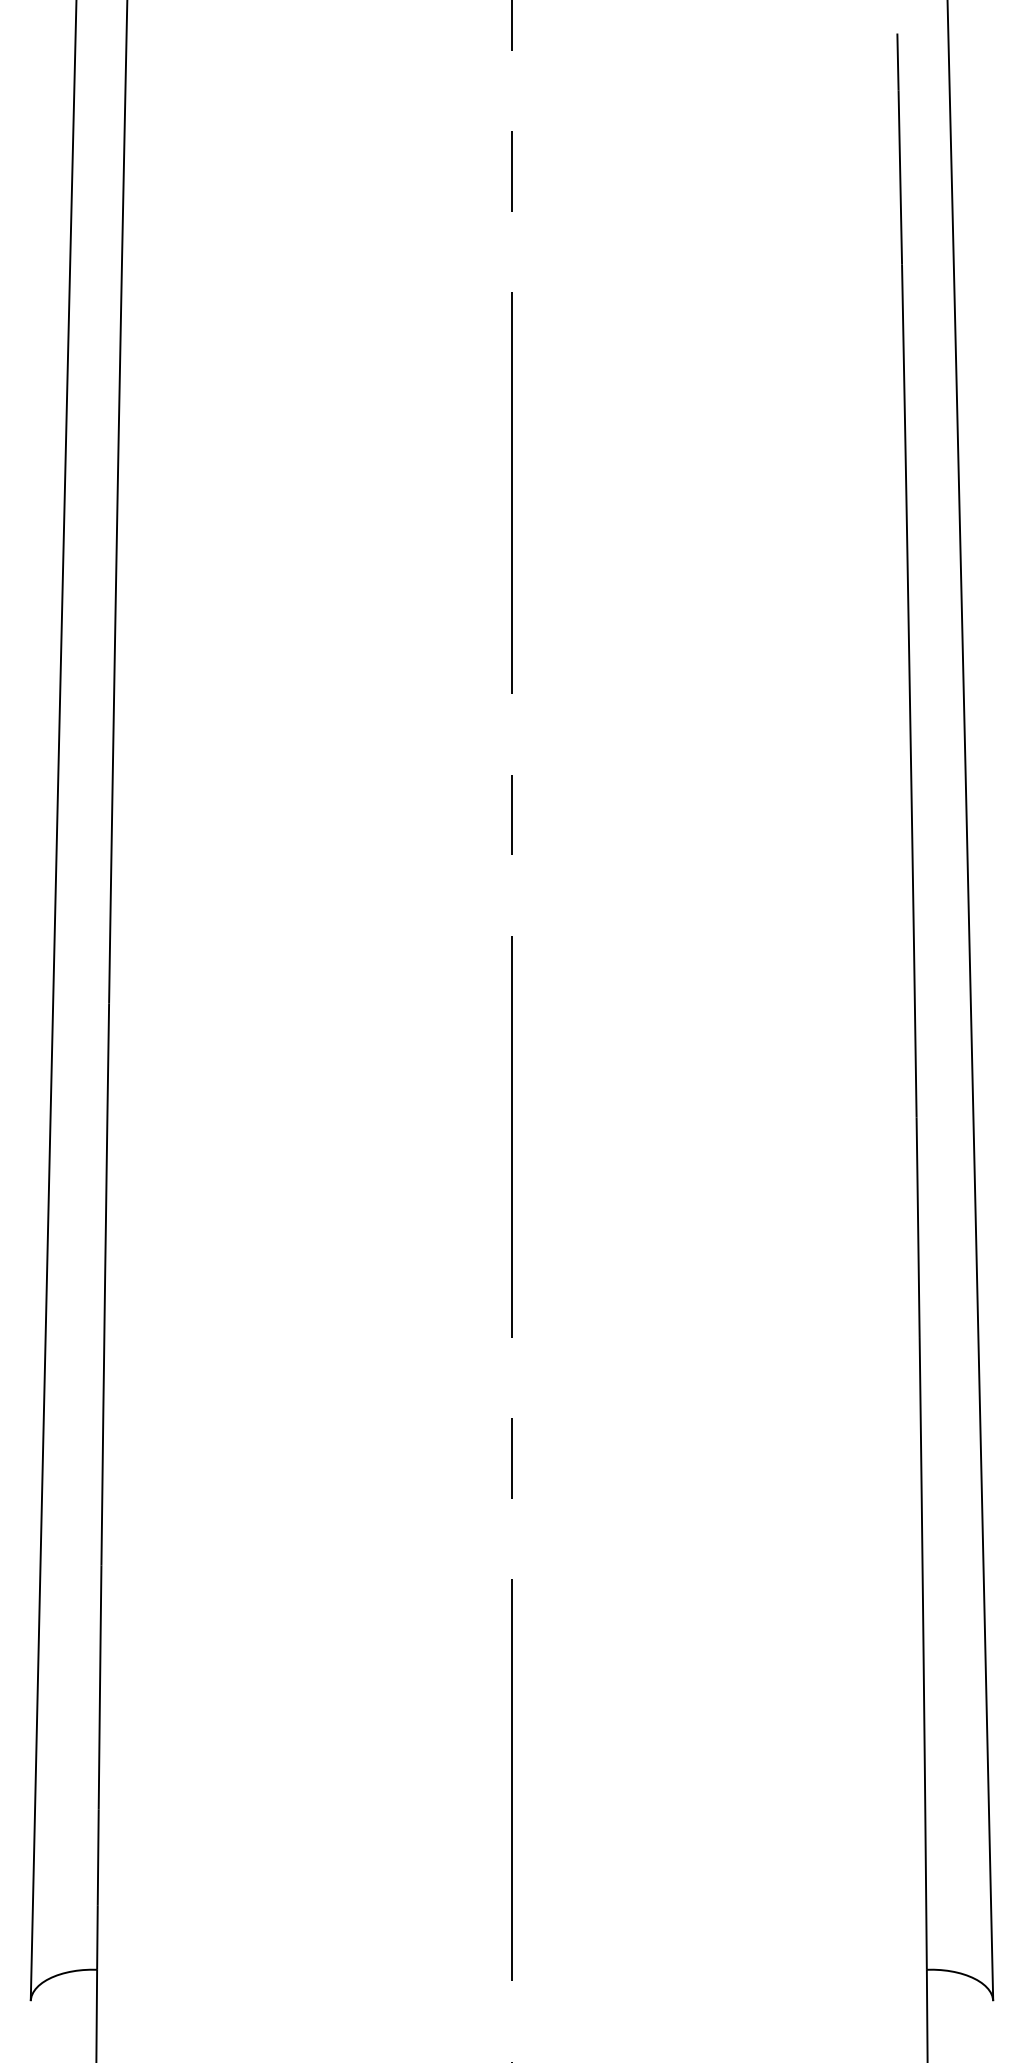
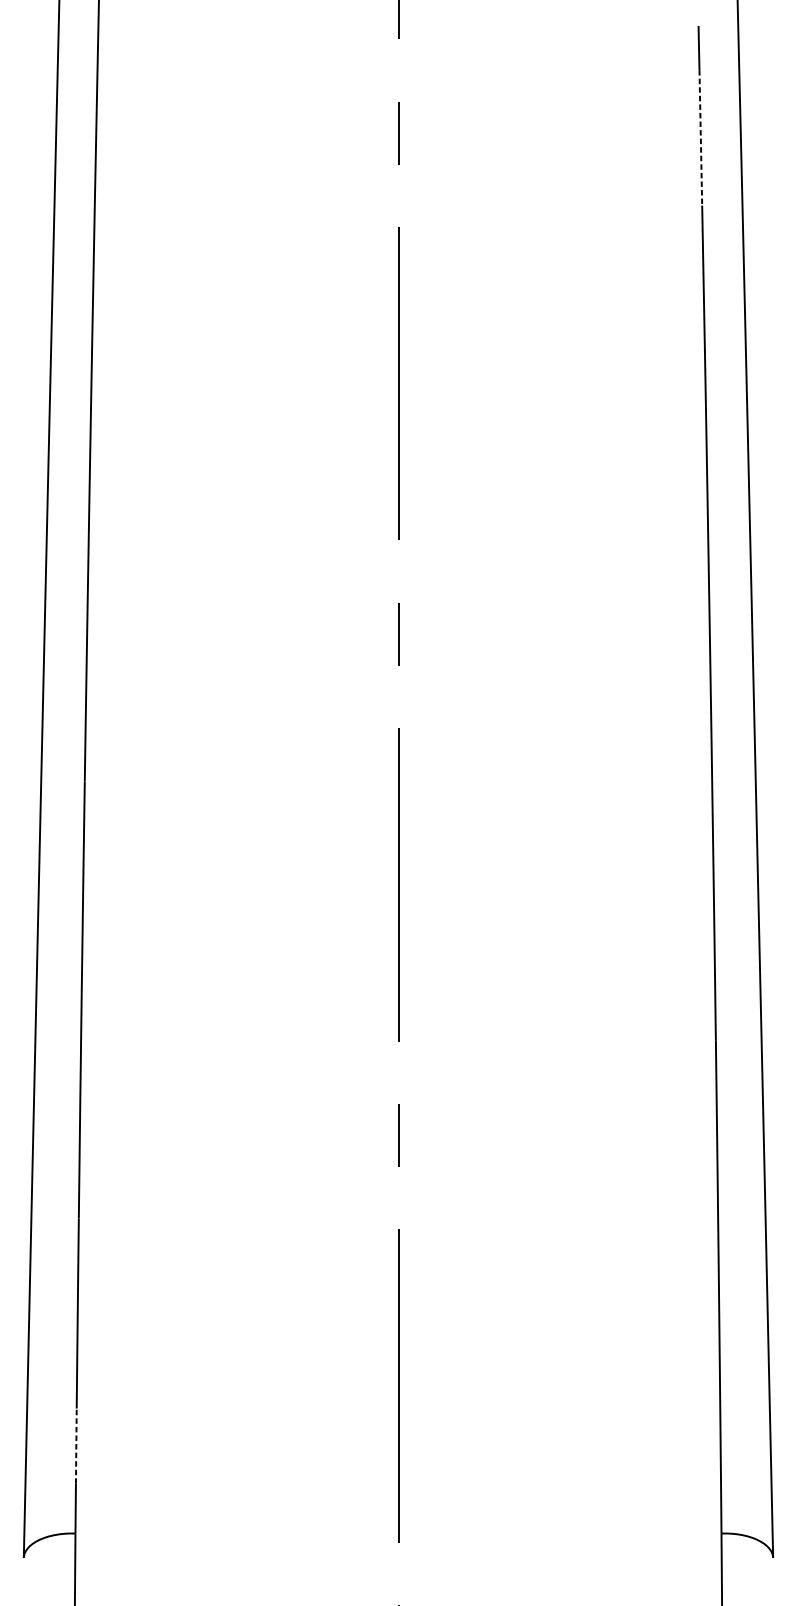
line: (900, 177) -> (700, 138), solid -> dashed
line: (98, 1857) -> (76, 1446), solid -> dashed

